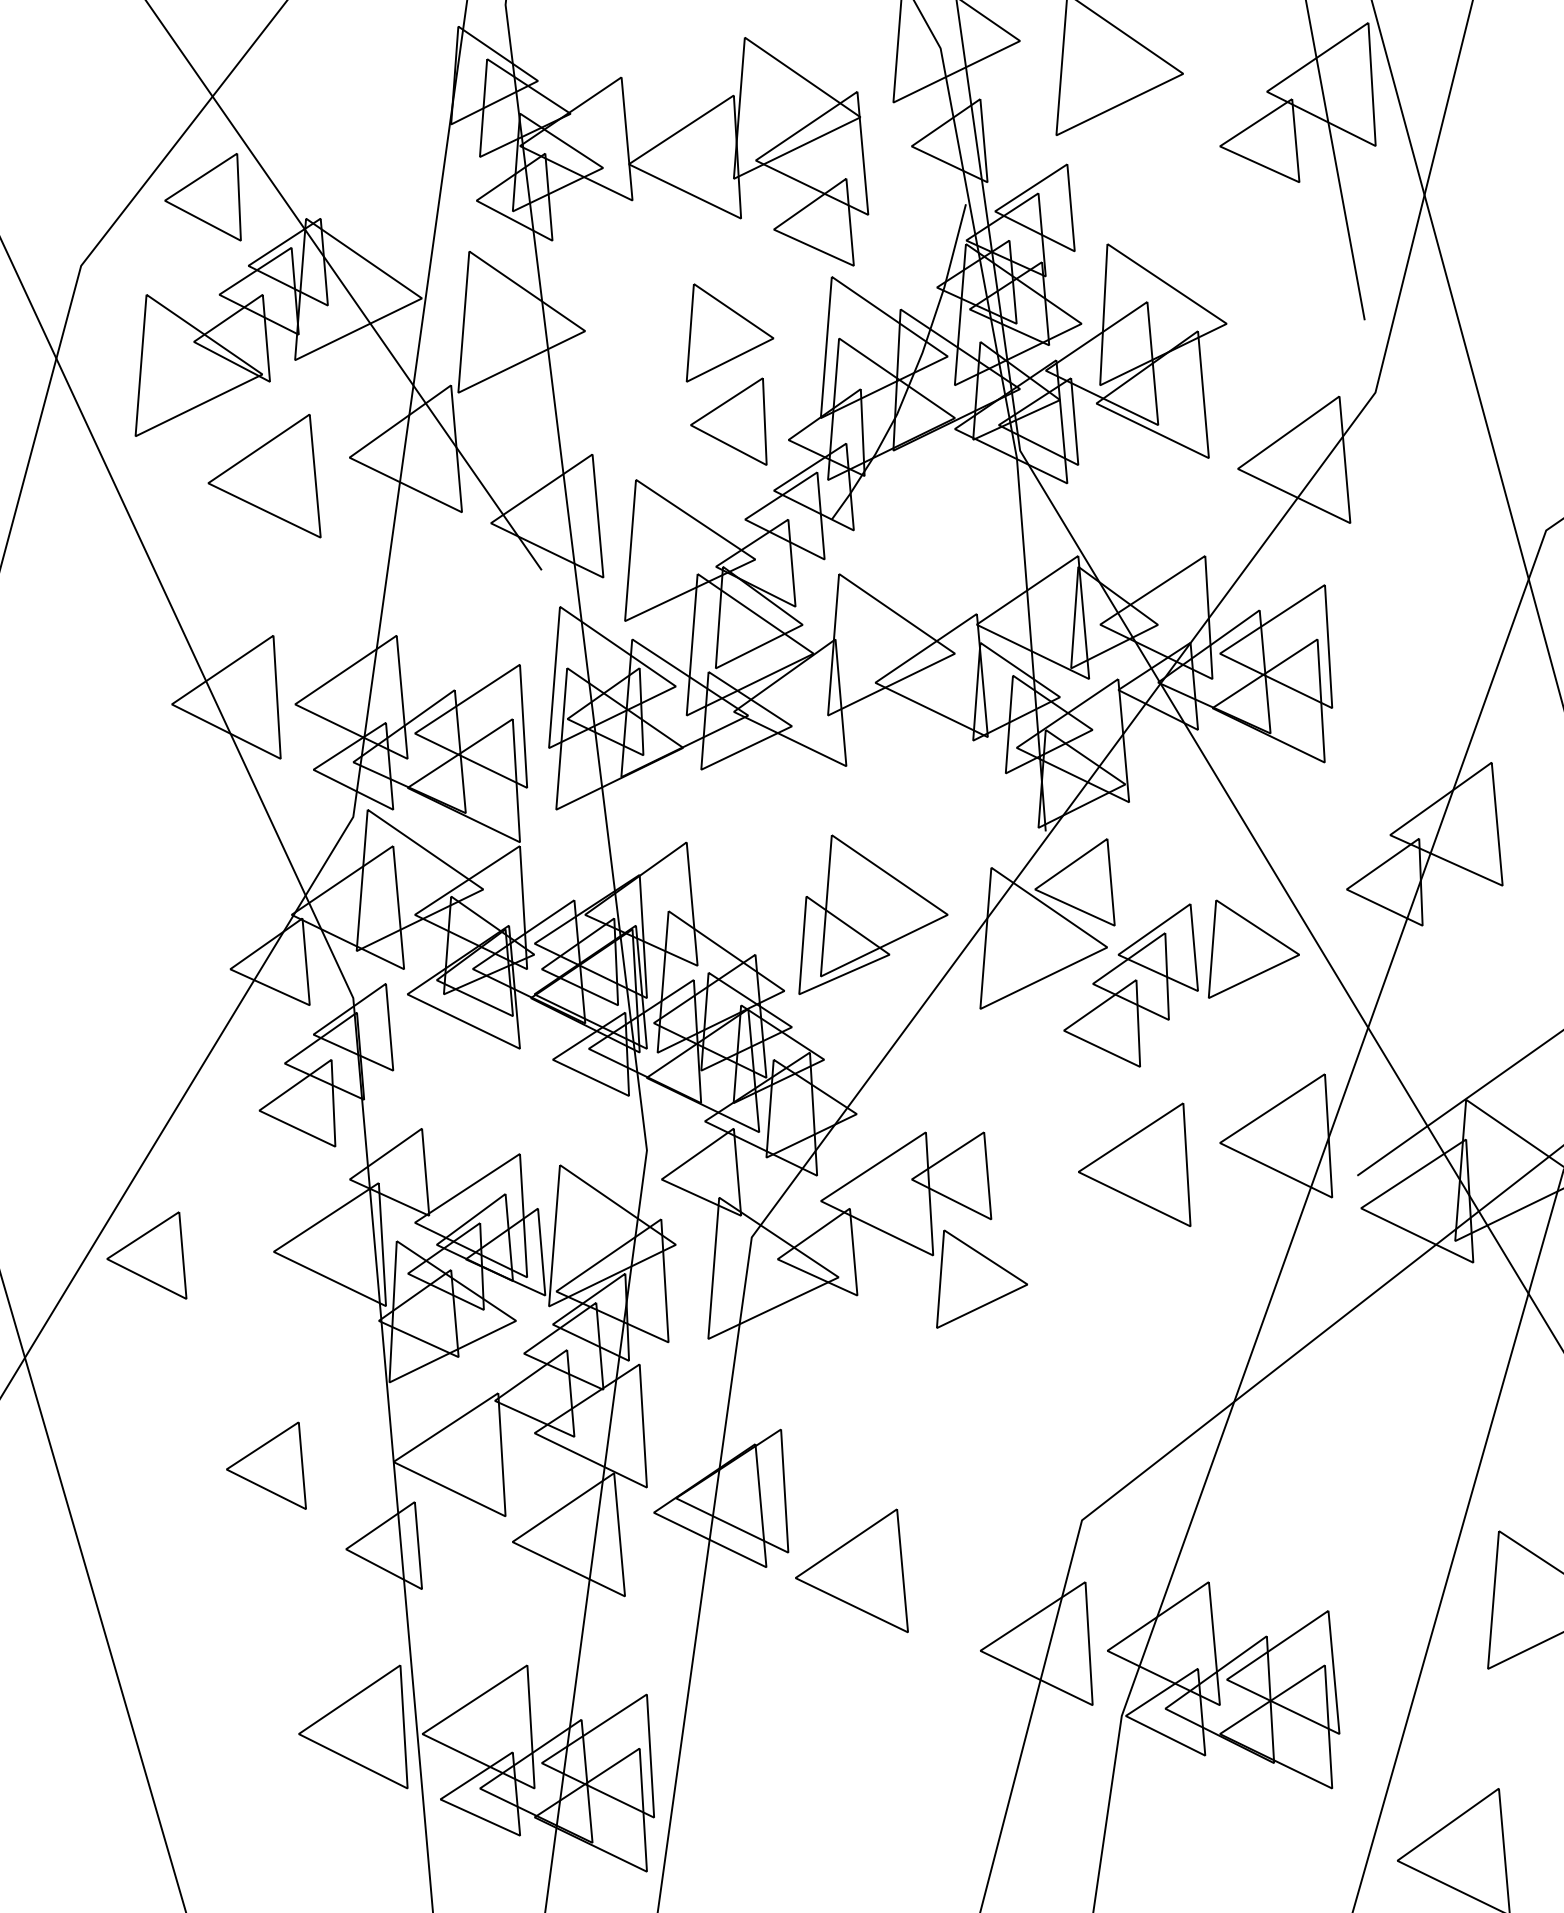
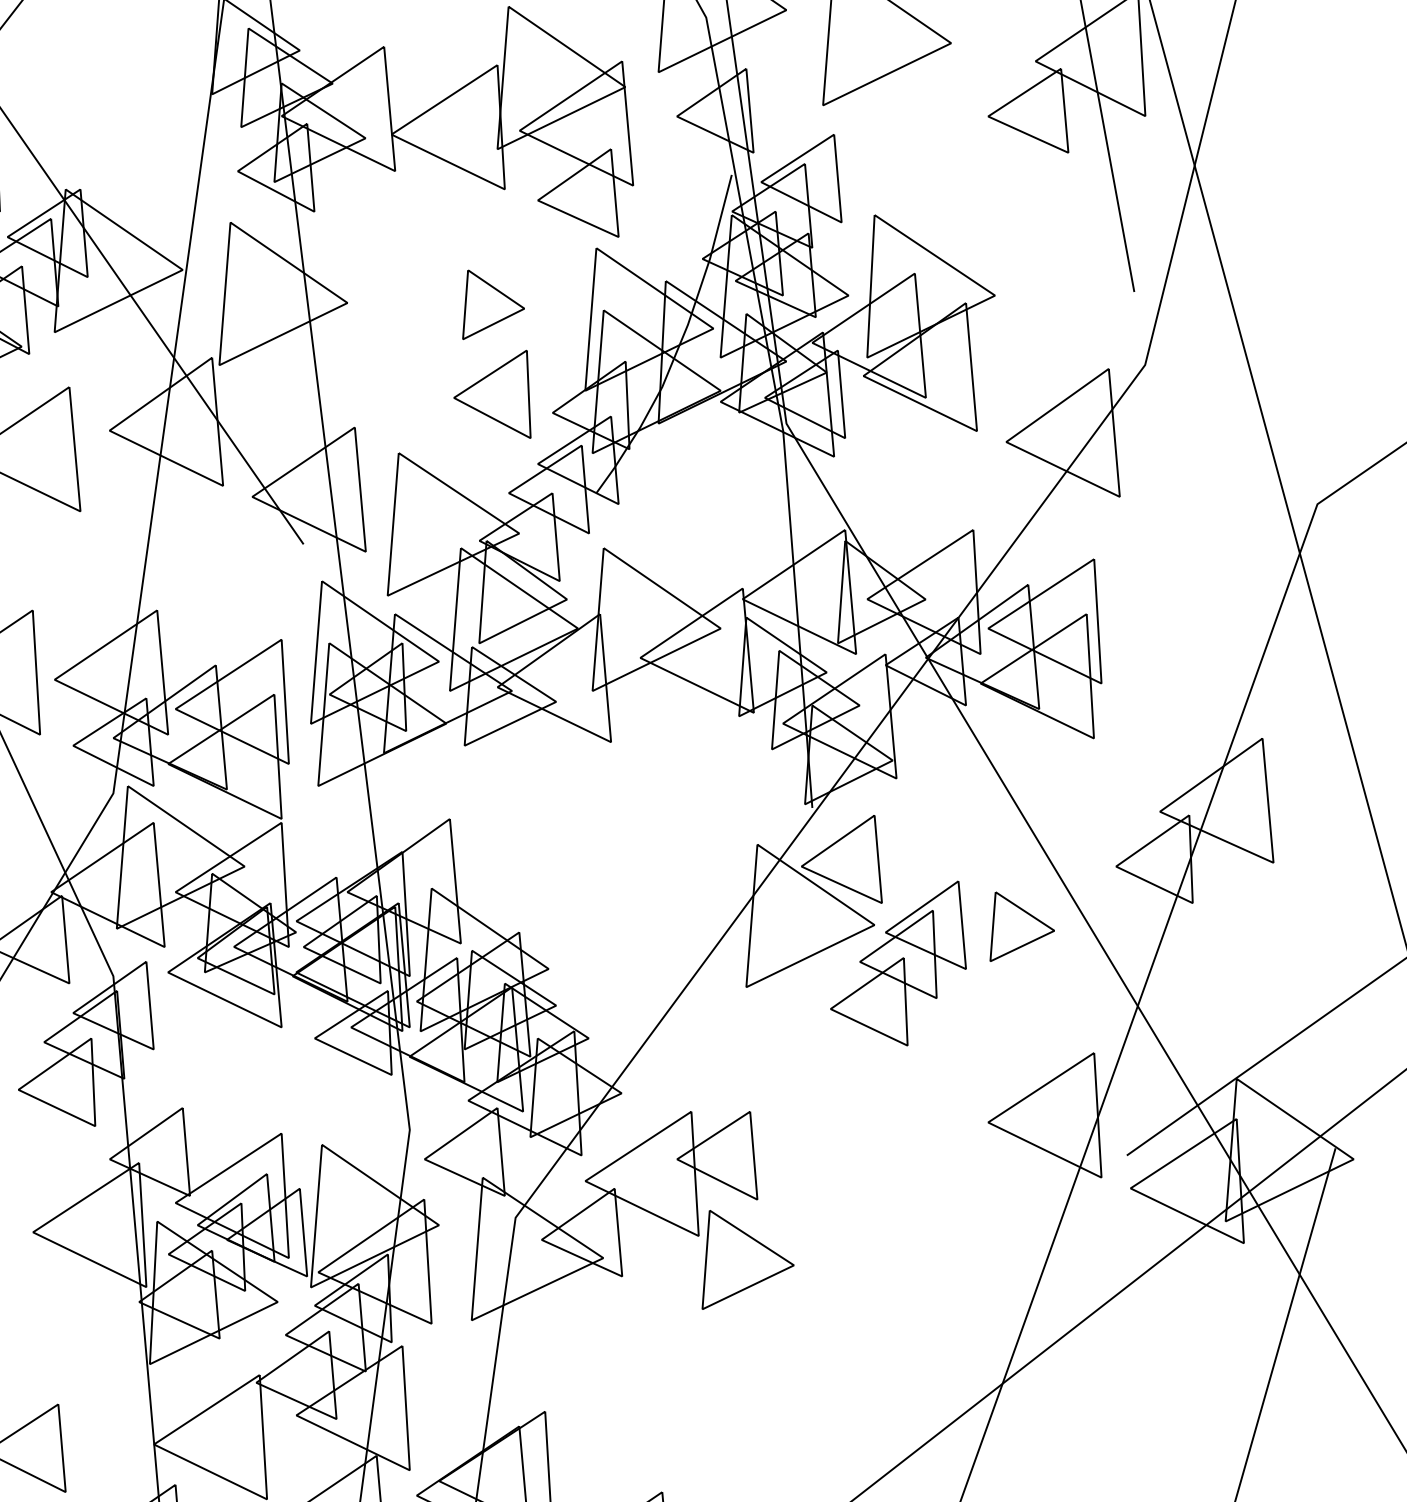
part: (729, 332) -> (493, 304), size x0.7
part: (873, 914) -> (638, 891), removed
part: (1253, 948) -> (1022, 926), size x0.7
part: (1134, 1164) -> (901, 1144), removed

